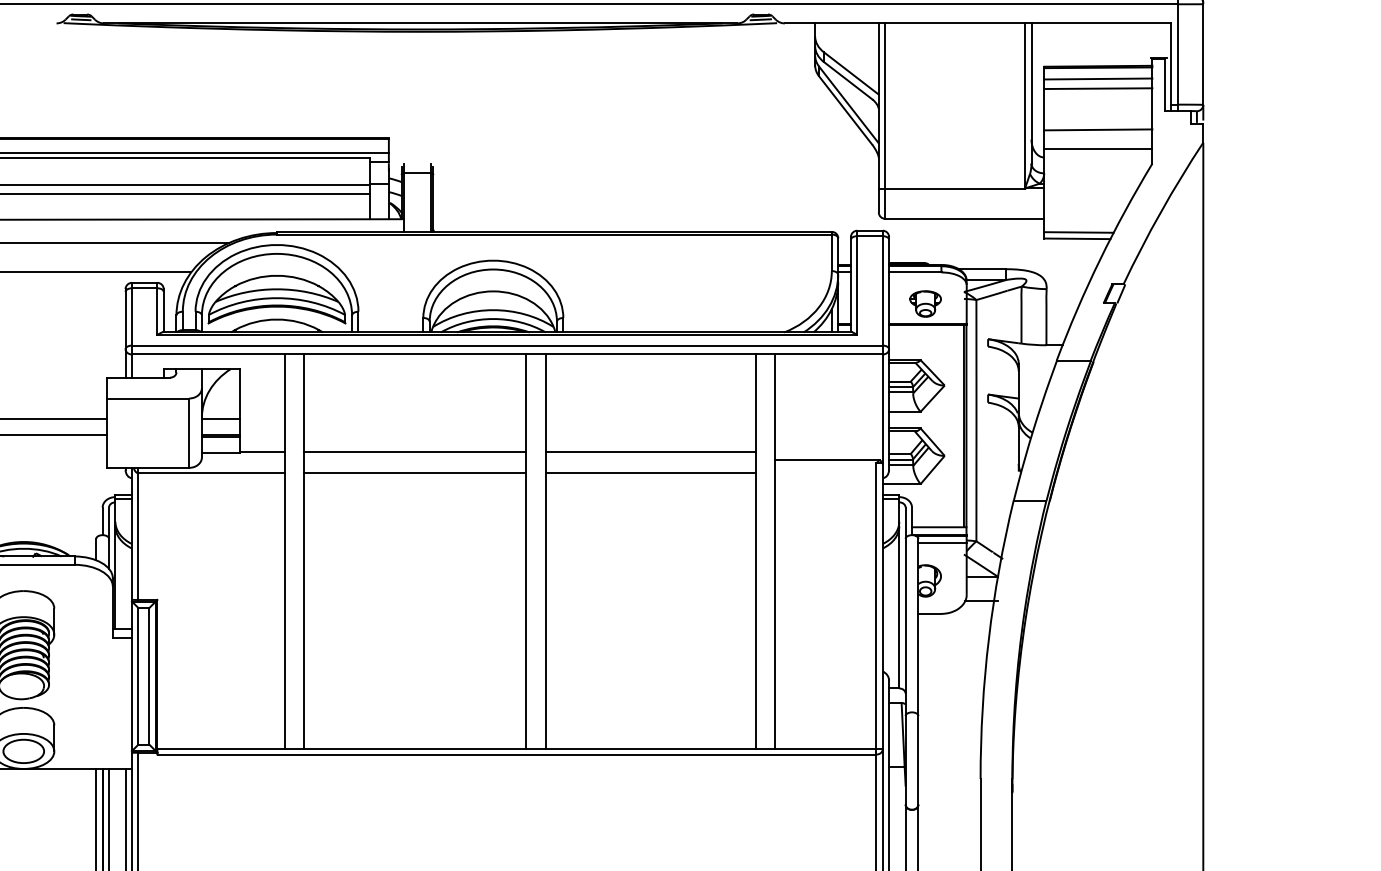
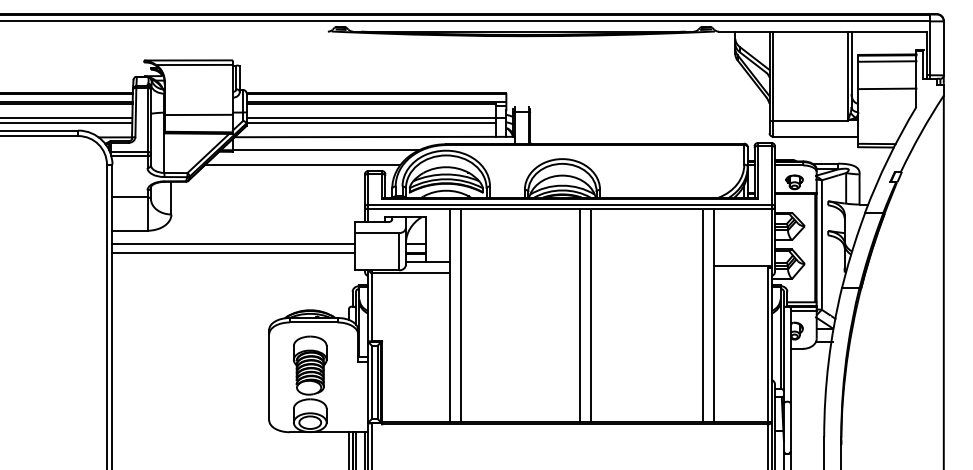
line: (1098, 88) -> (887, 66), removed
line: (1098, 149) -> (887, 99), removed
line: (415, 453) -> (520, 262), removed
line: (649, 453) -> (646, 262), removed
line: (415, 473) -> (520, 273), removed
line: (649, 473) -> (646, 273), removed

